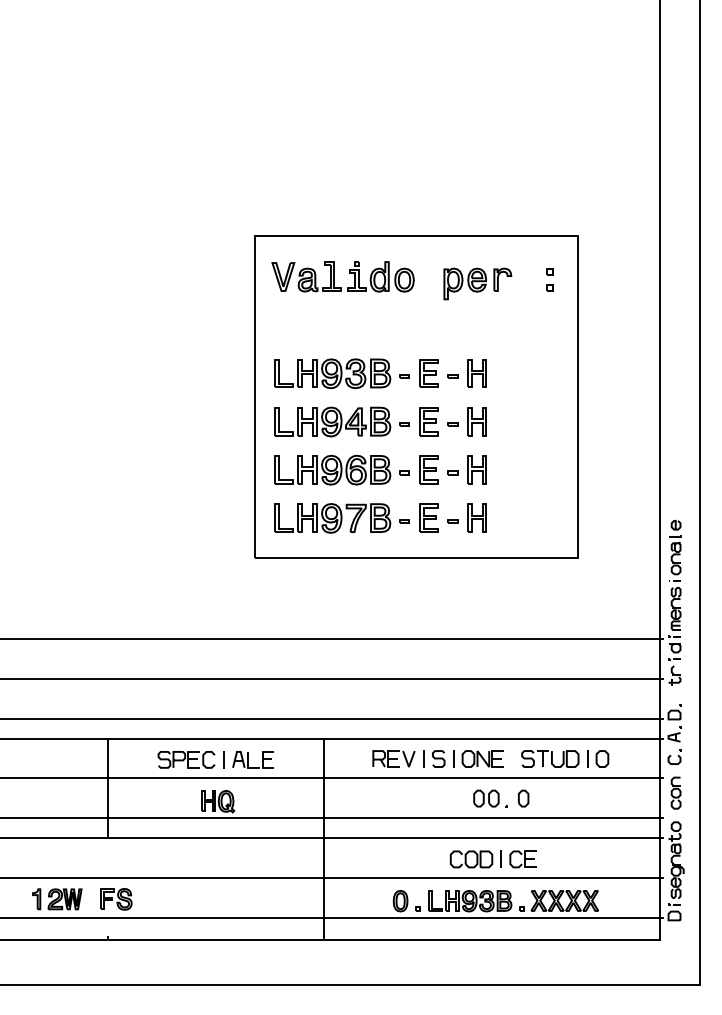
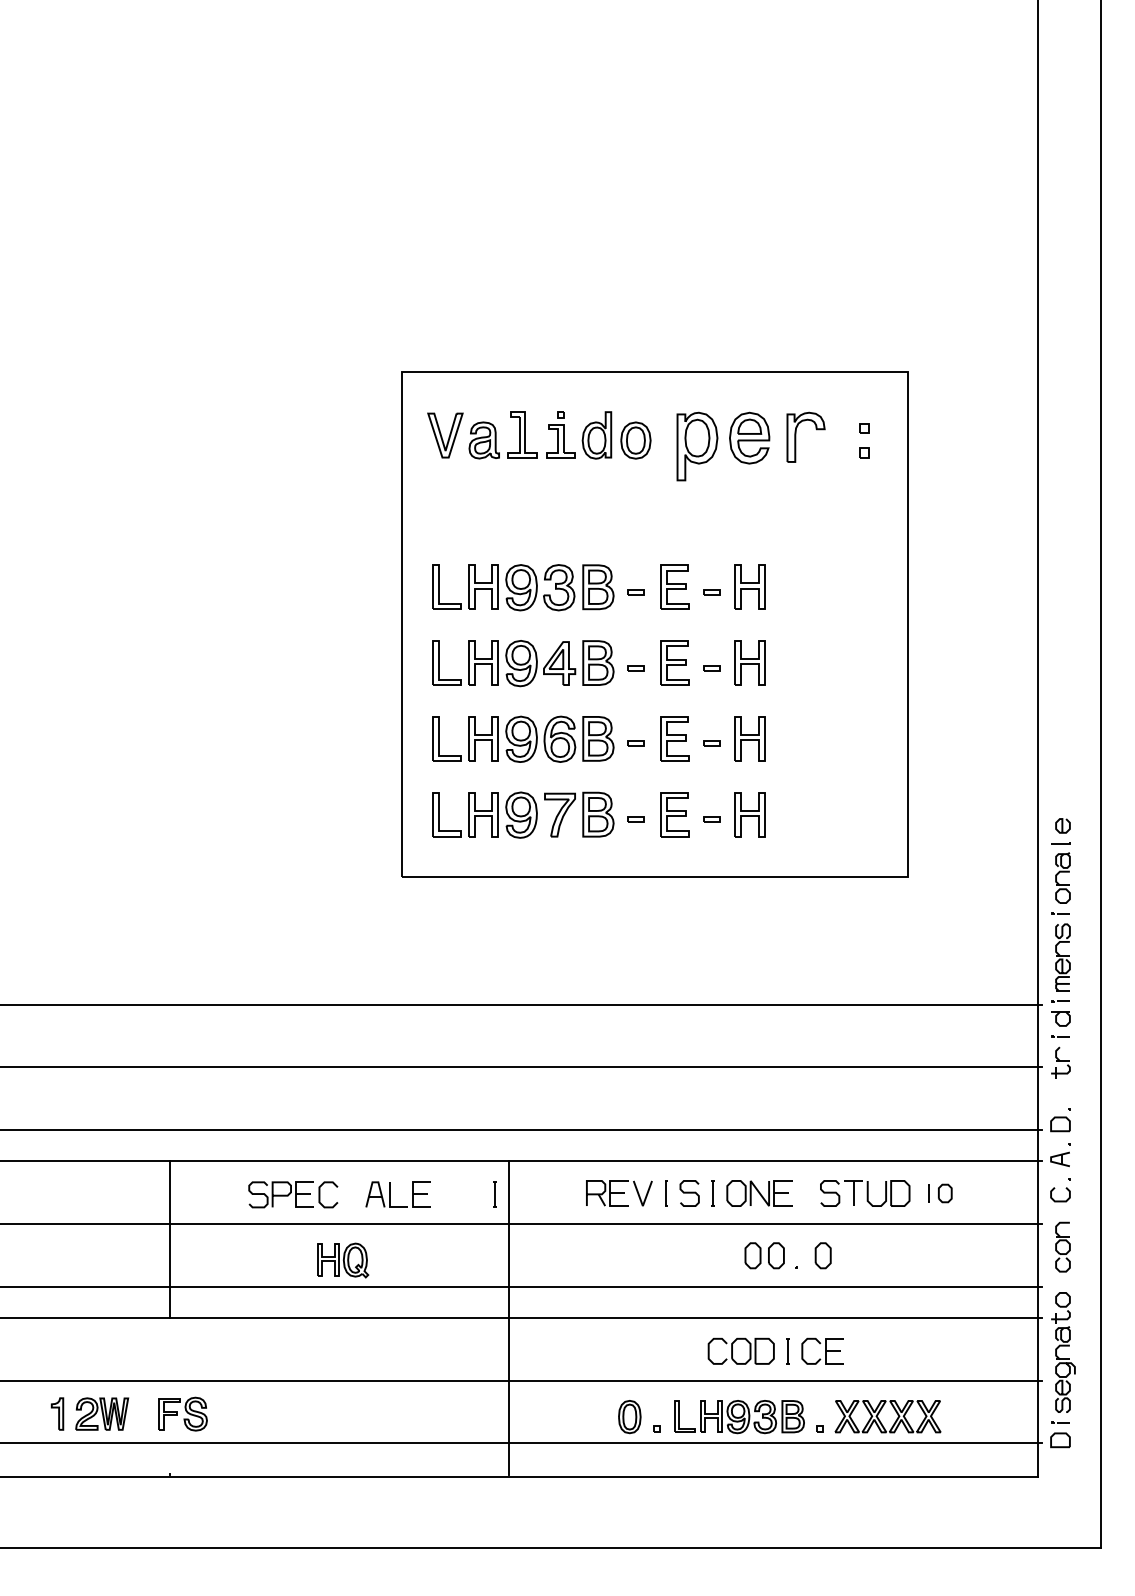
part: (477, 283) -> (750, 445), size x1.4
part: (598, 758) -> (940, 1192), size x0.7
line: (223, 759) -> (494, 1194), moved

